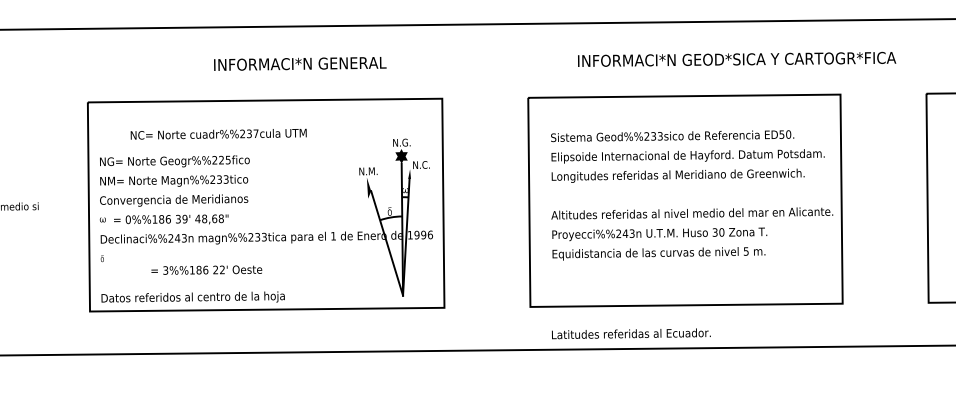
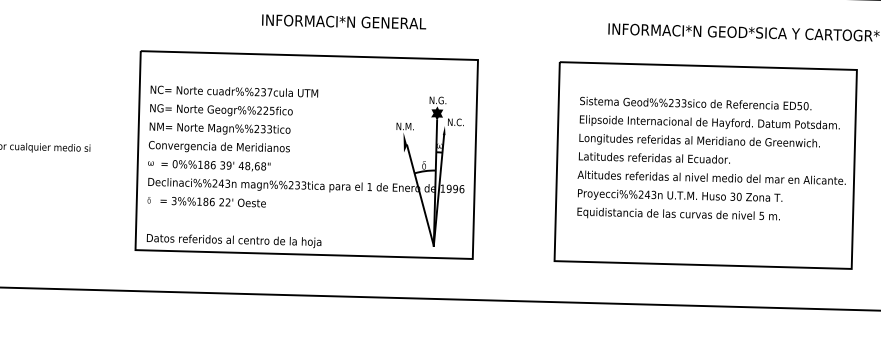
text: (218, 133) -> (234, 90), moved
text: (206, 269) -> (213, 201), moved
text: (631, 333) -> (654, 157), moved

